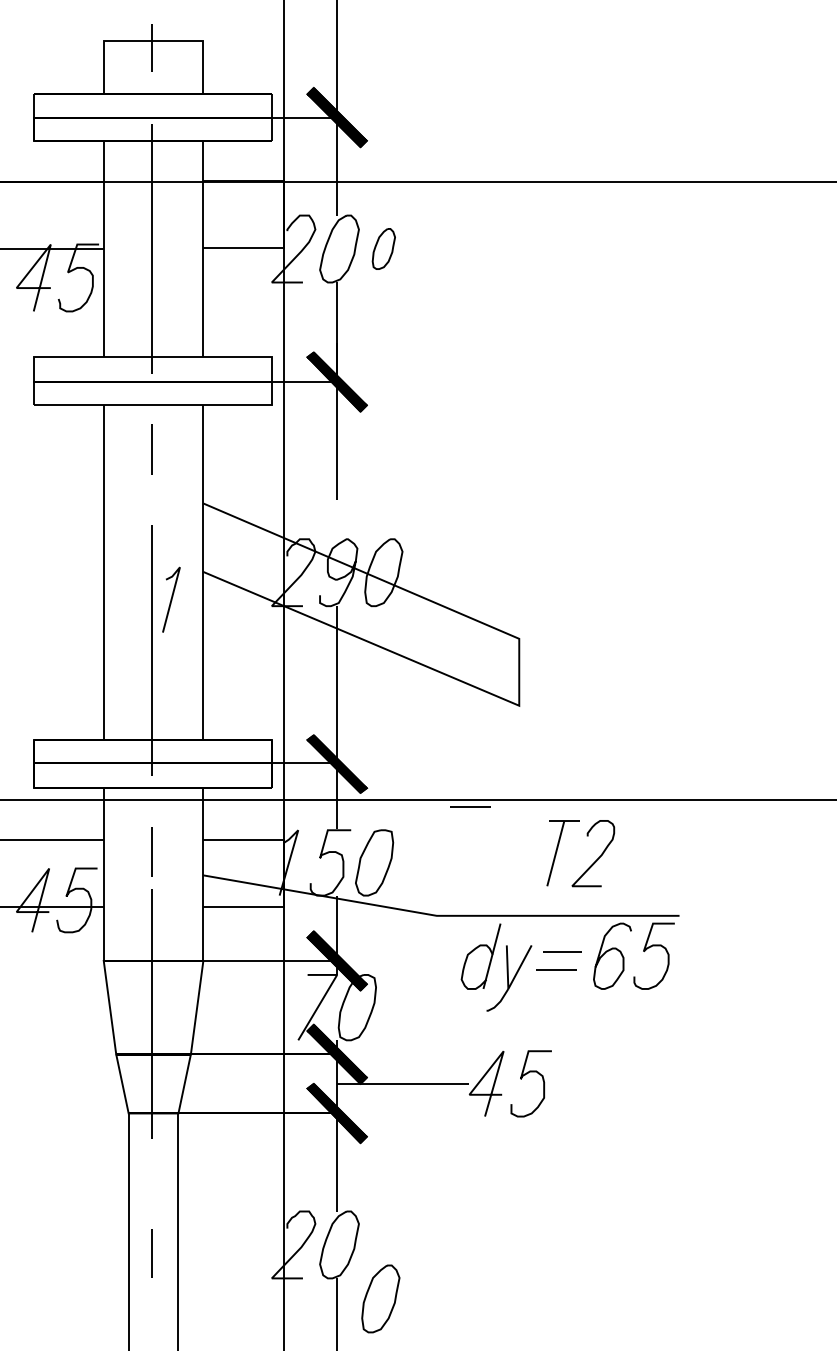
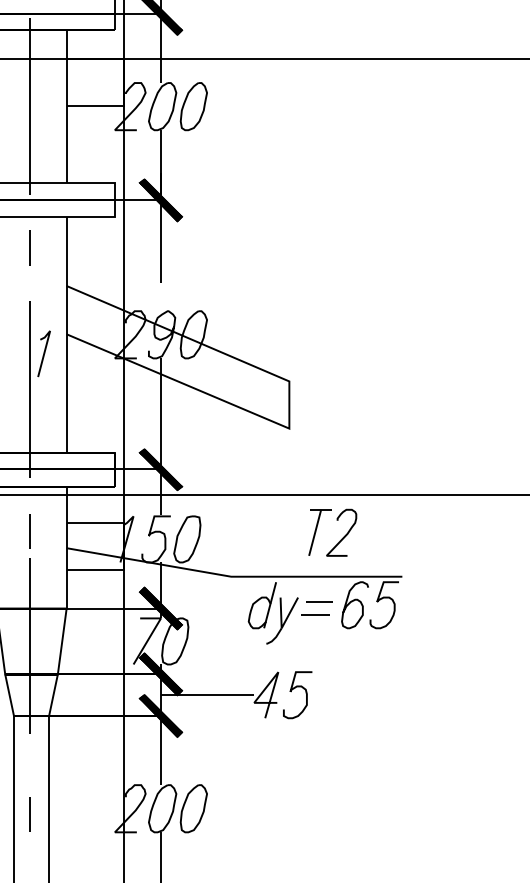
part: (383, 248) -> (193, 106), size x1.67
line: (470, 806) -> (254, 499), removed
part: (380, 1298) -> (193, 808), moved

